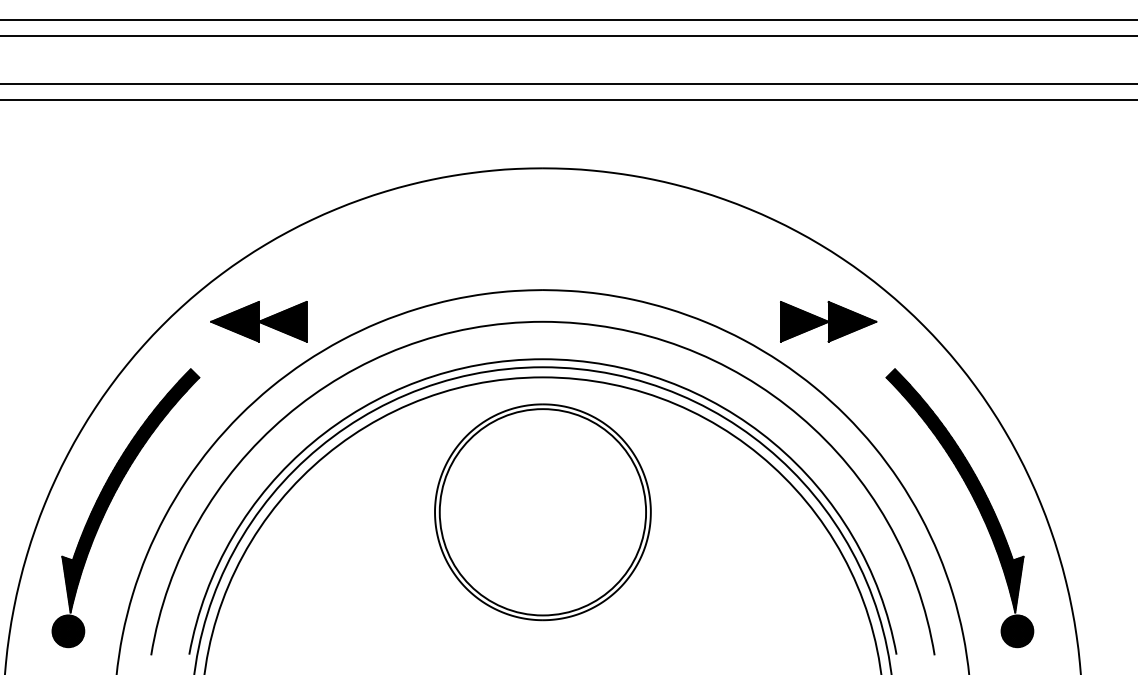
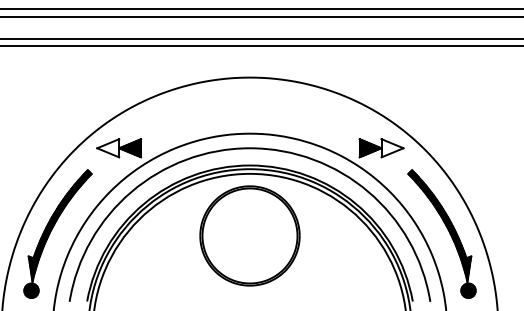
hatch: (235, 322) -> (108, 148), removed
hatch: (852, 322) -> (392, 148), removed

